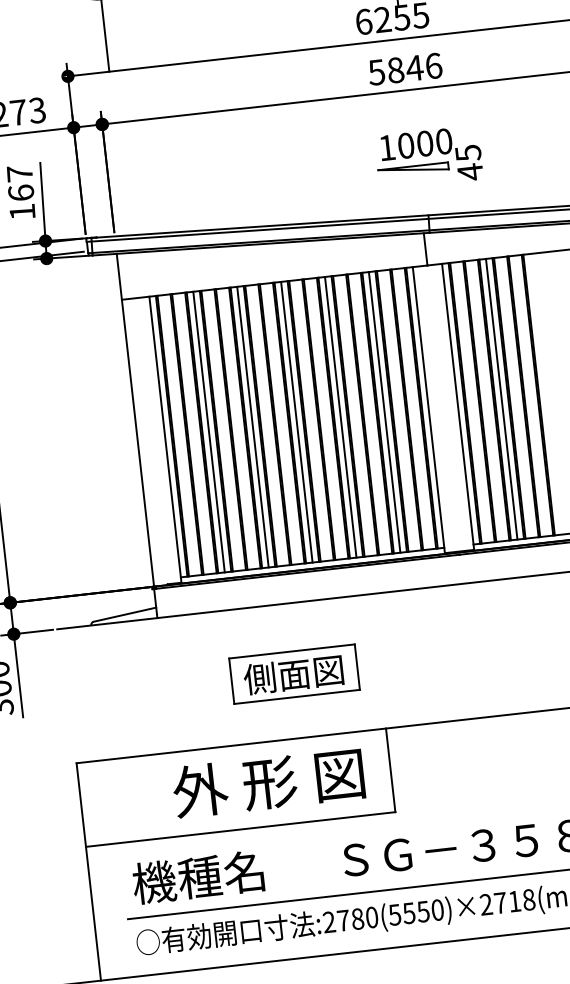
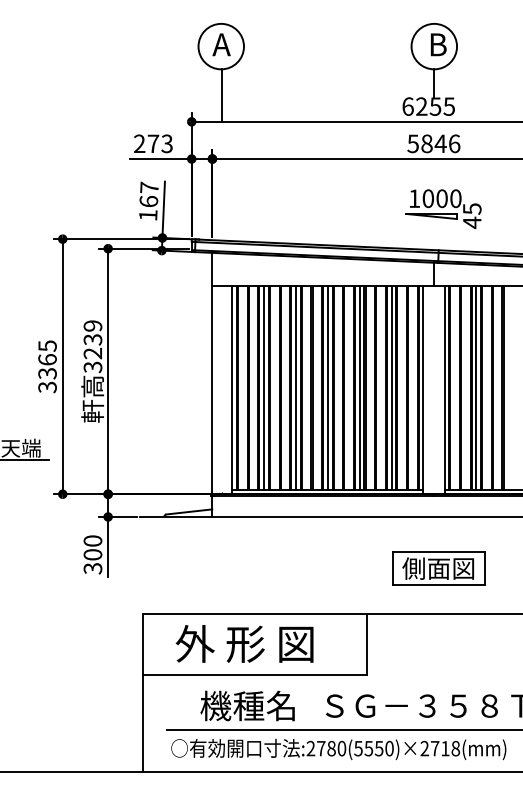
part: (293, 674) -> (438, 568), moved
text: (268, 782) -> (244, 643), moved
text: (197, 876) -> (247, 705), moved

